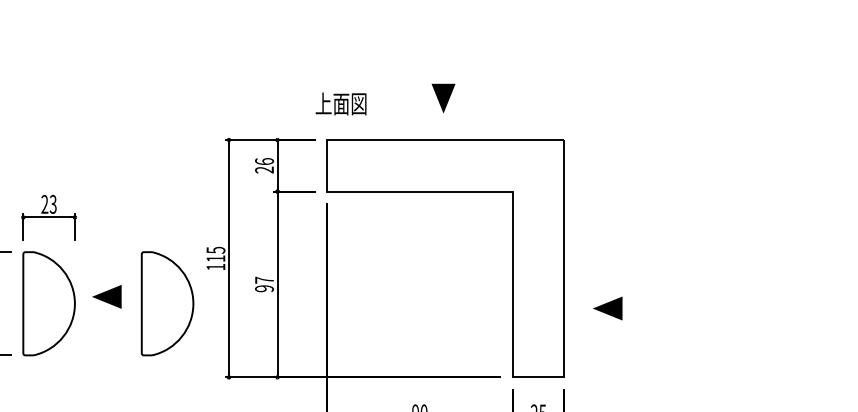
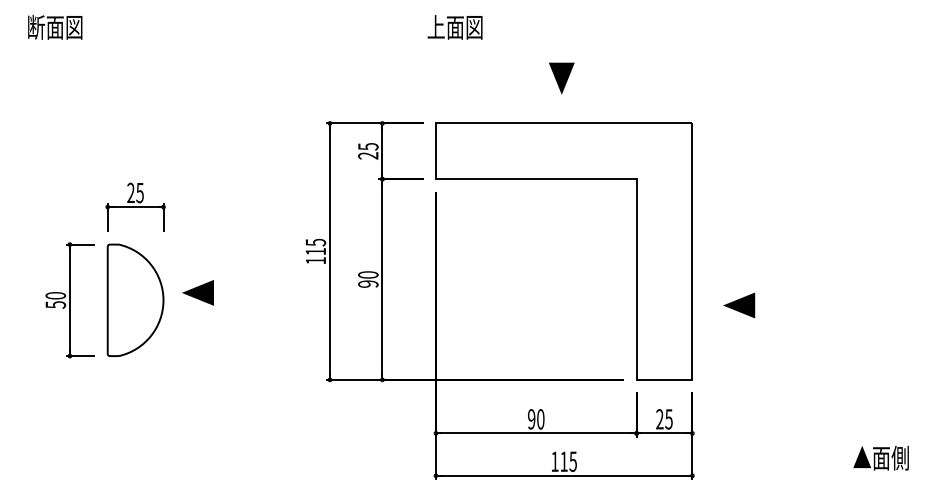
text: (340, 104) -> (454, 27), moved
text: (264, 161) -> (368, 146), 26 -> 25
text: (52, 203) -> (139, 192), 23 -> 25
text: (264, 279) -> (368, 274), 97 -> 90
curve: (142, 302) -> (236, 299), removed

